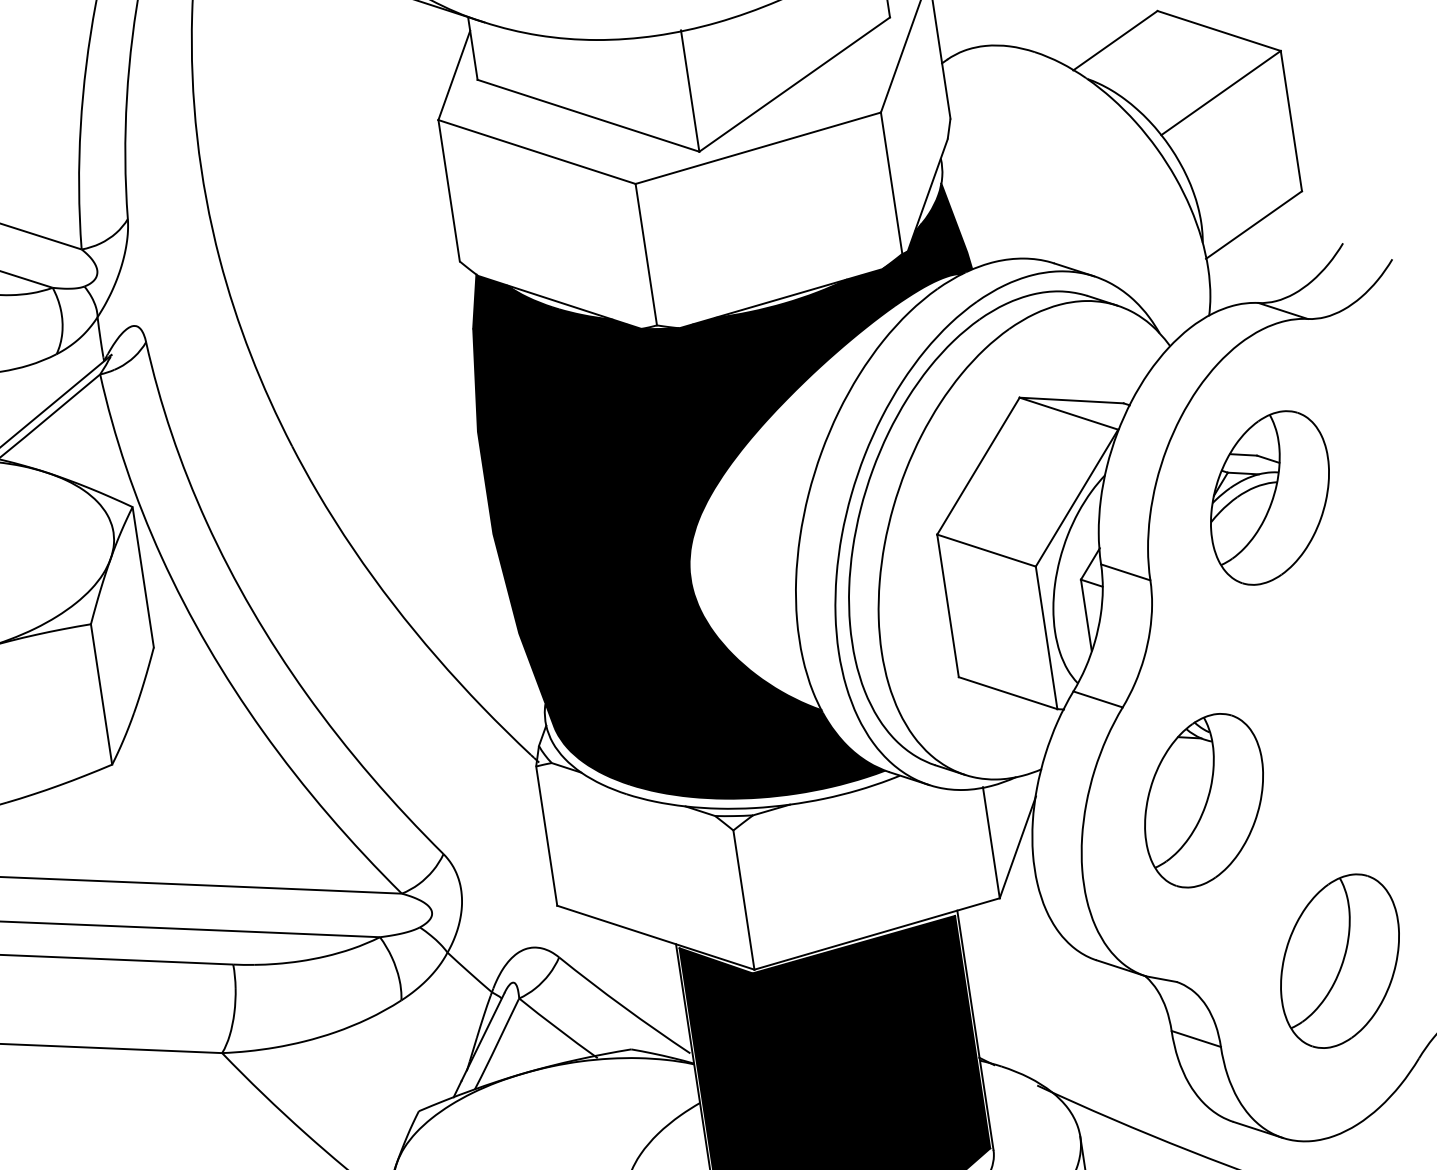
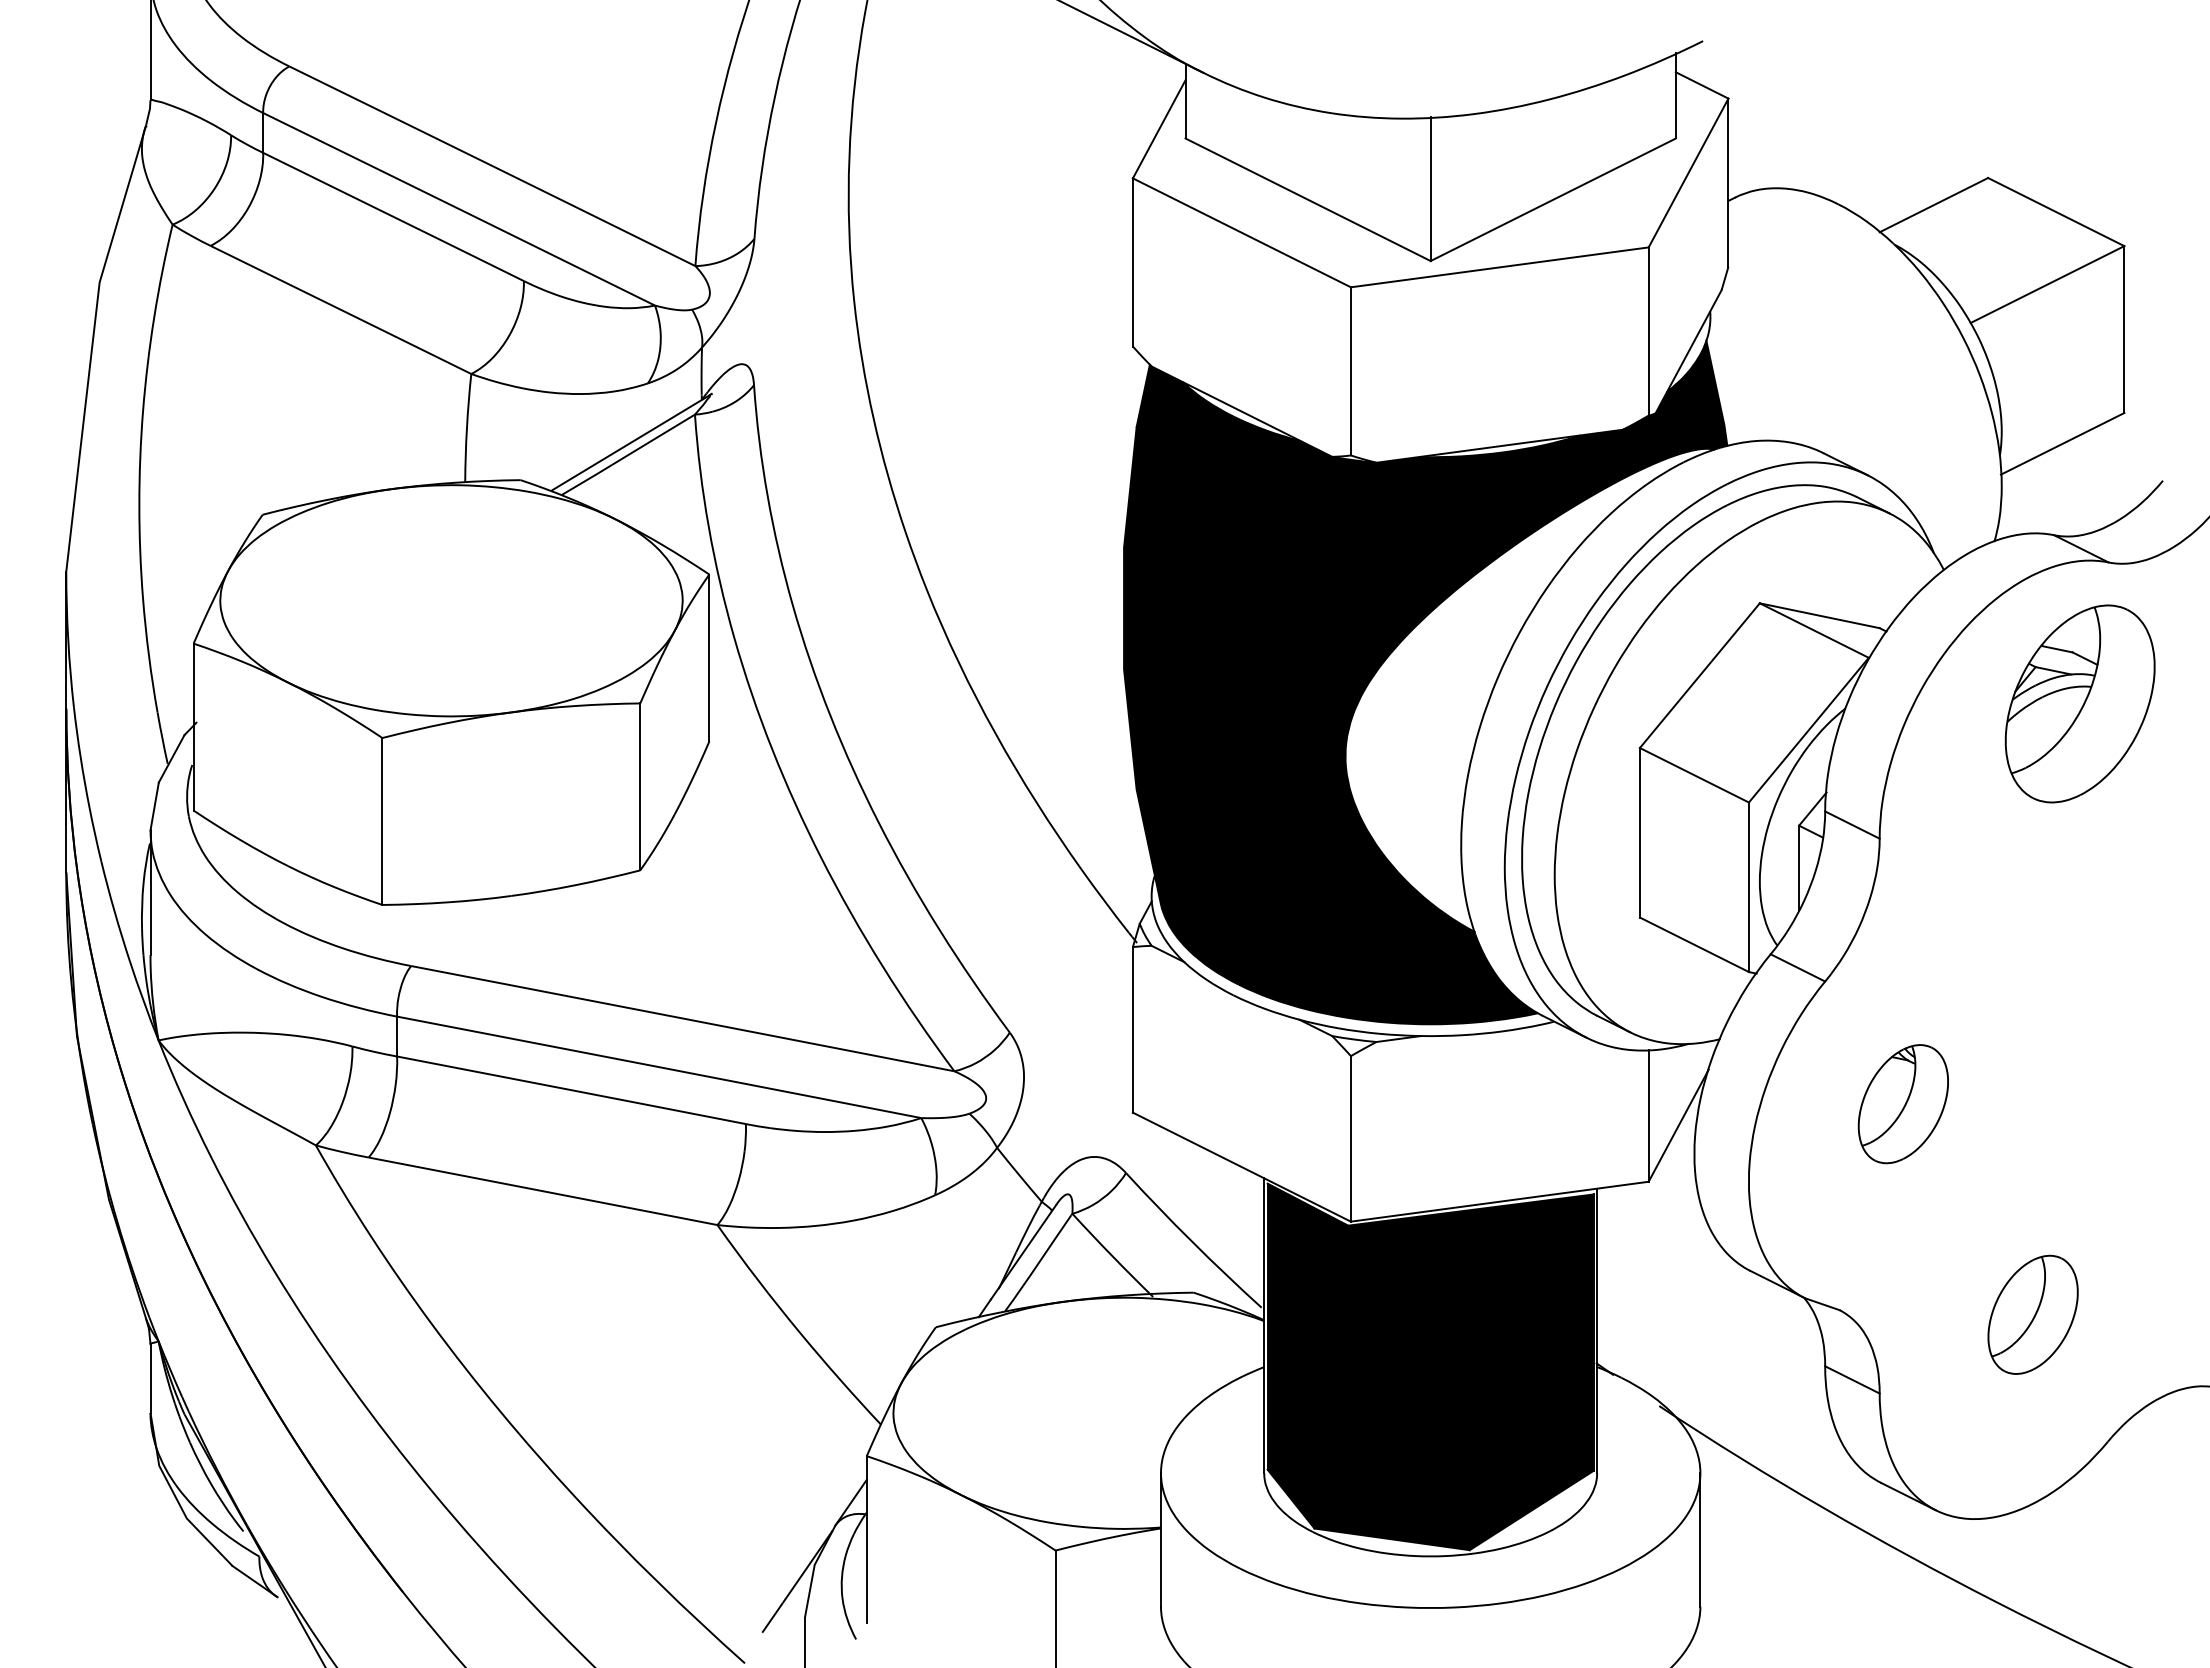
part: (1269, 497) -> (2079, 703), moved
part: (1204, 800) -> (1903, 1103), size x0.6
part: (1339, 961) -> (2032, 1314), size x0.6

